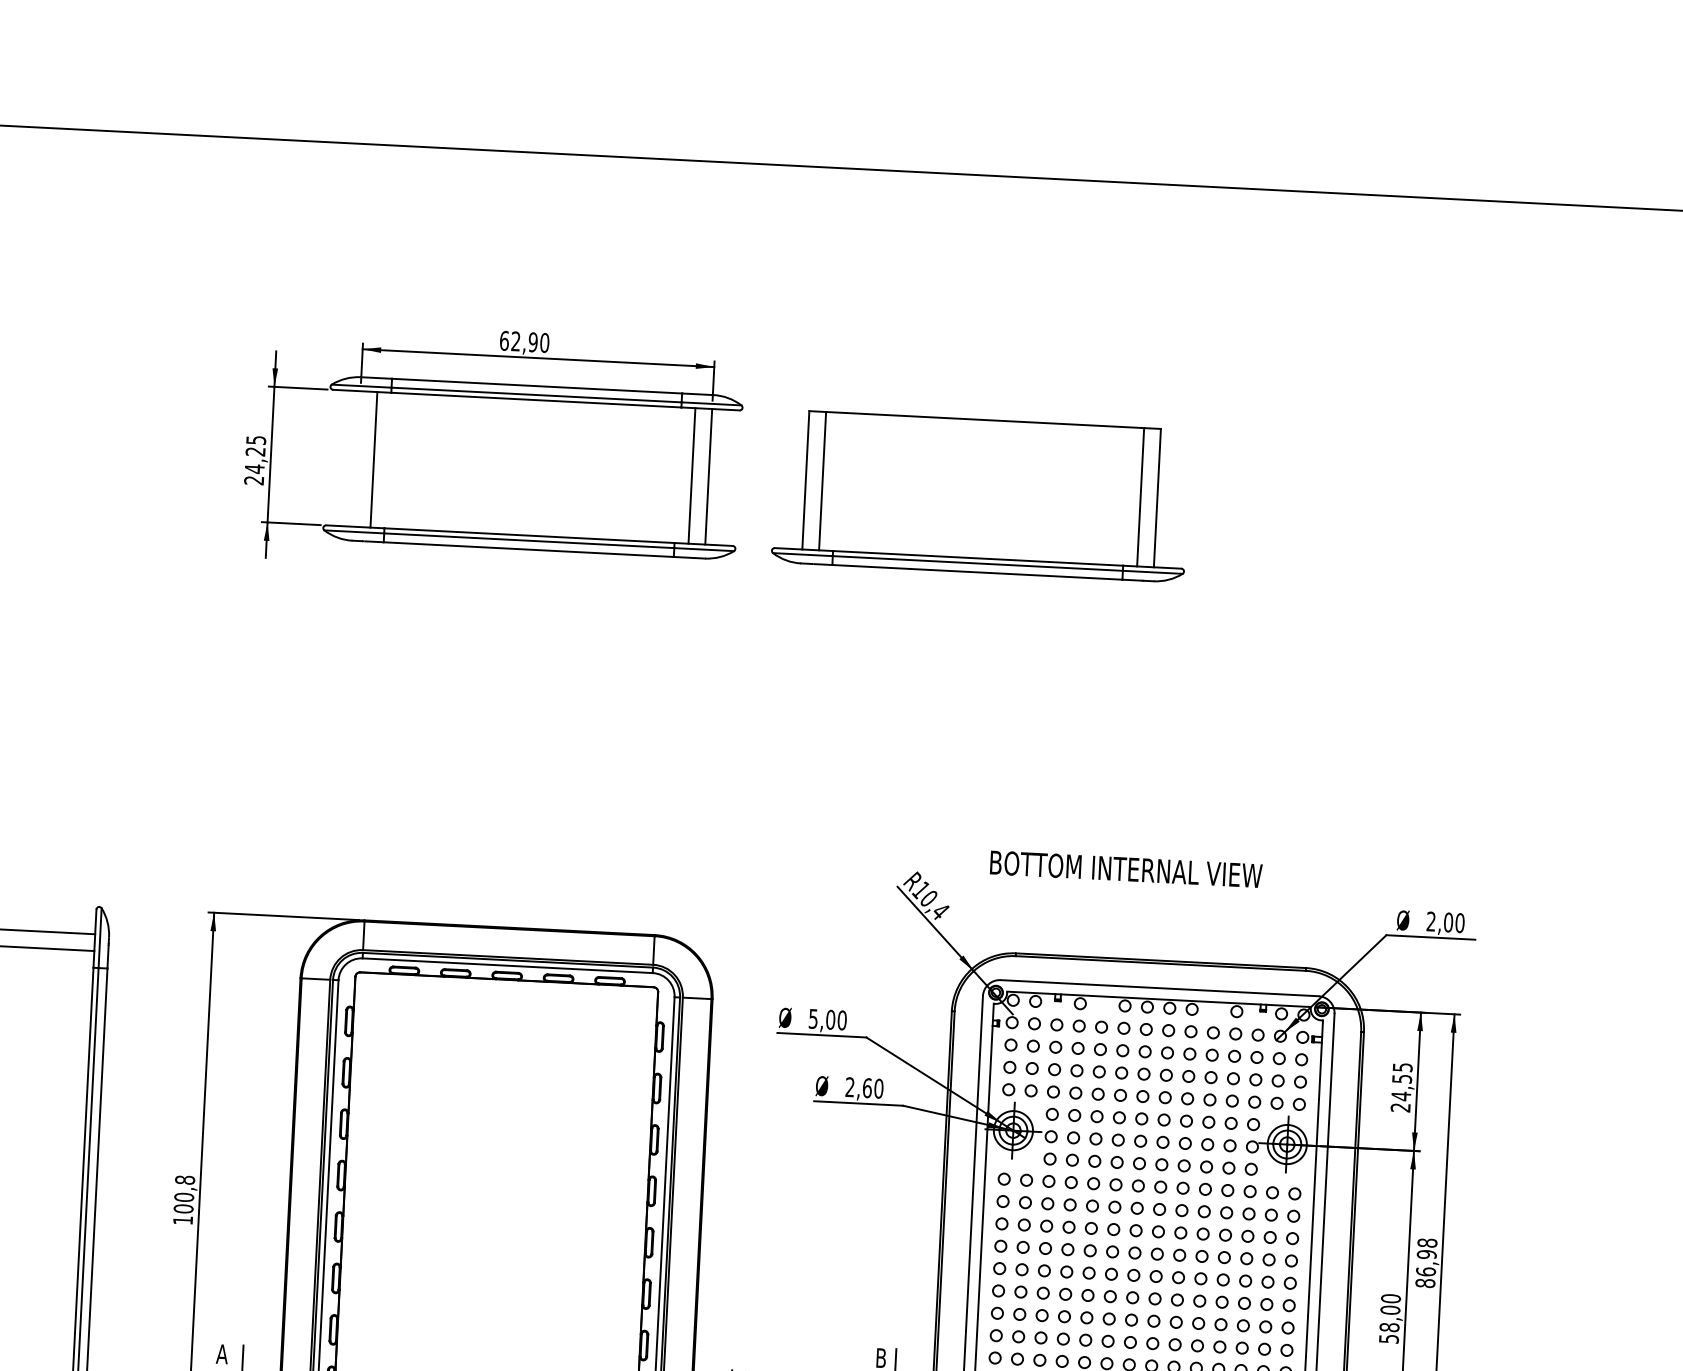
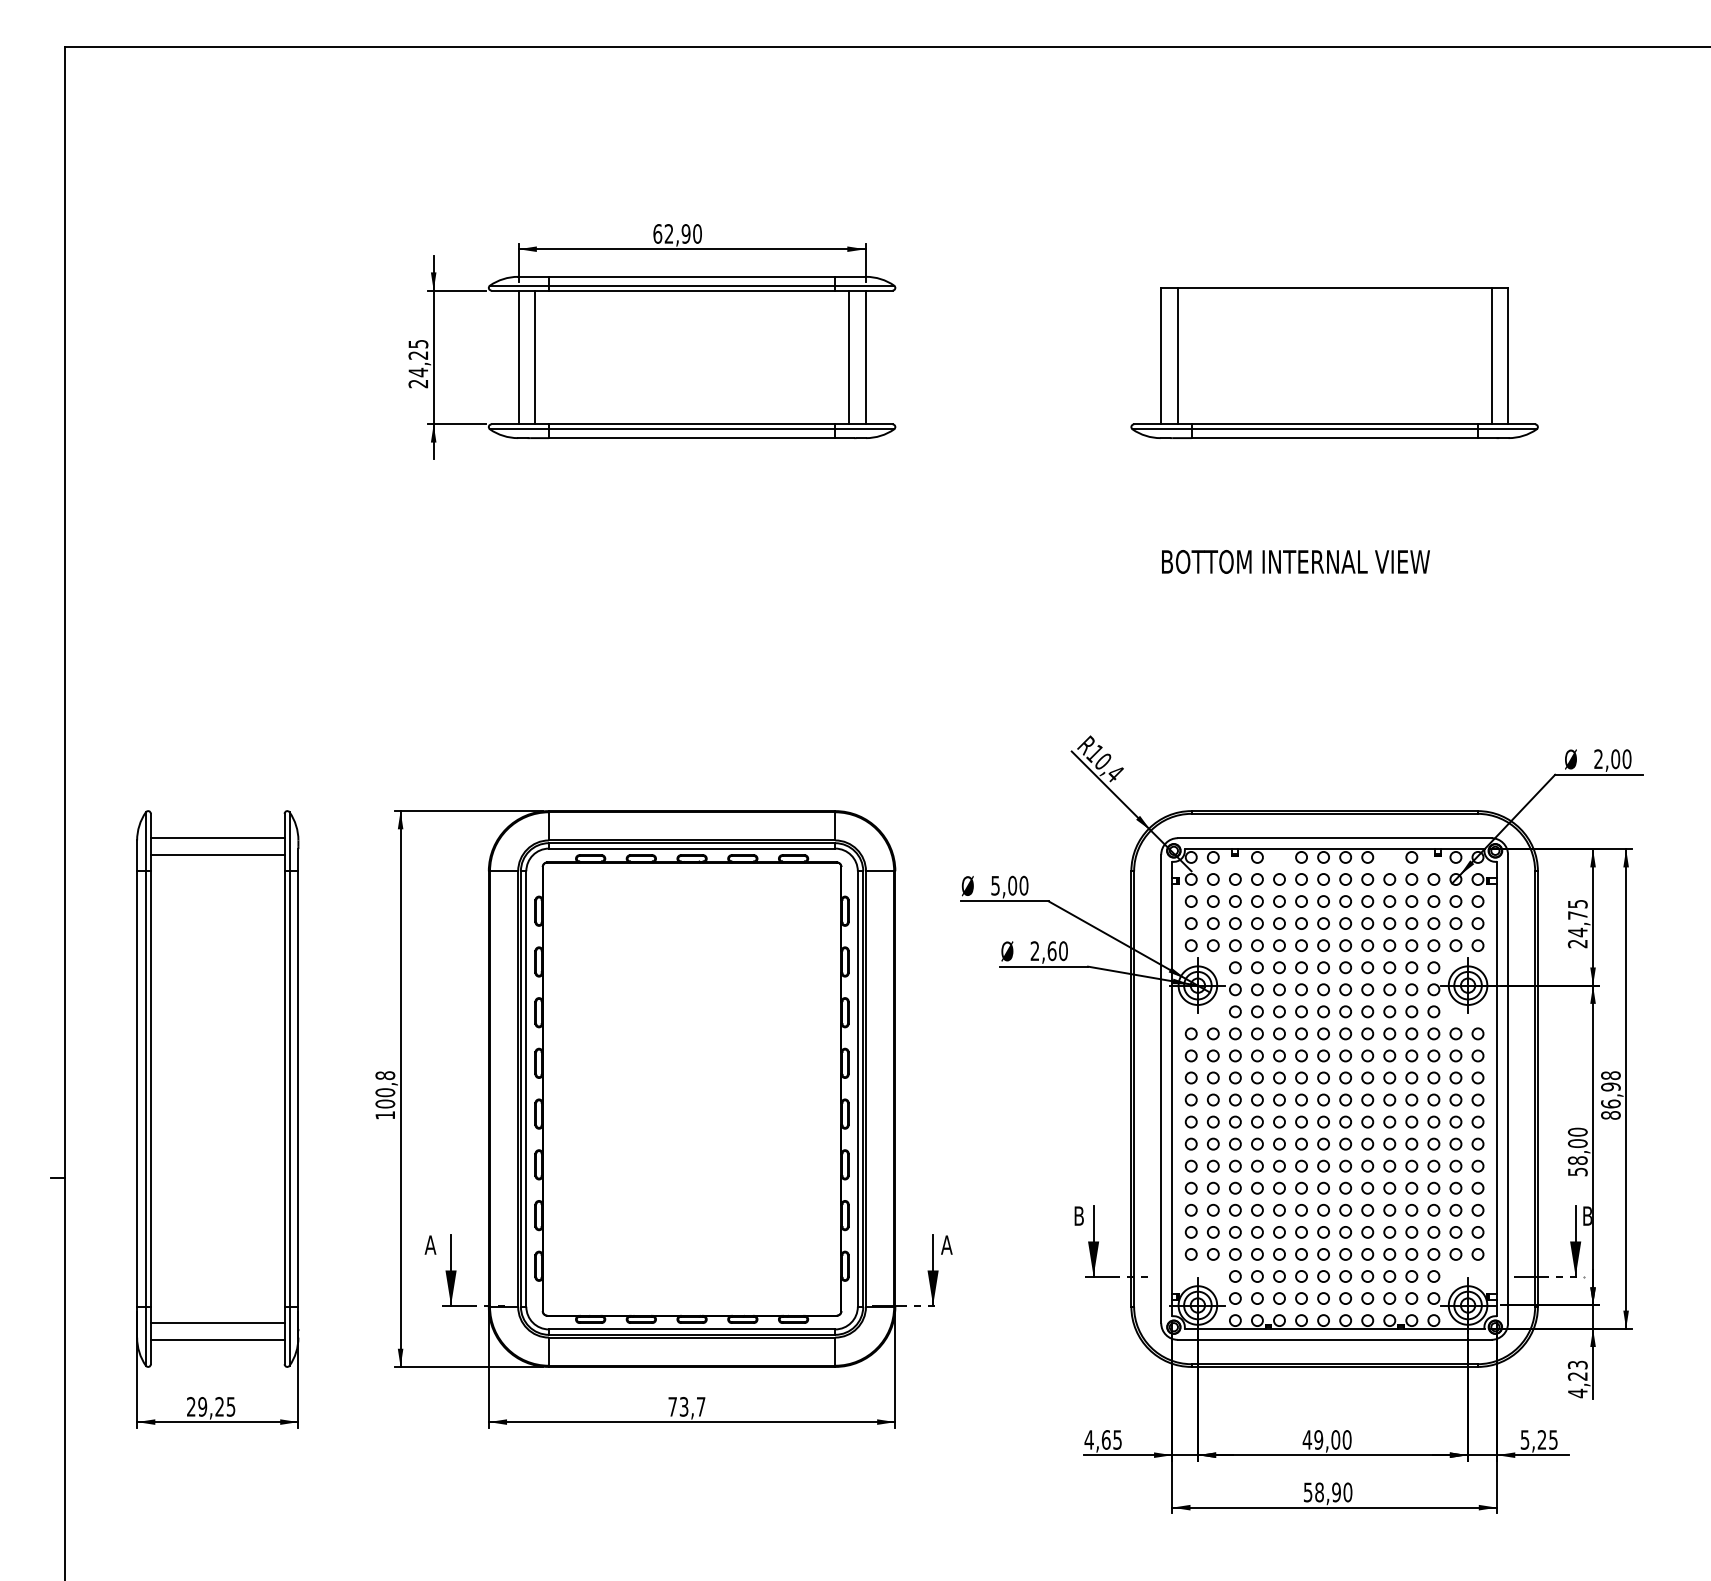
line: (356, 458) -> (518, 357), added
part: (981, 495) -> (1334, 362), moved
text: (1125, 868) -> (1295, 561), moved
text: (1401, 1079) -> (1577, 915), 24,55 -> 24,75

